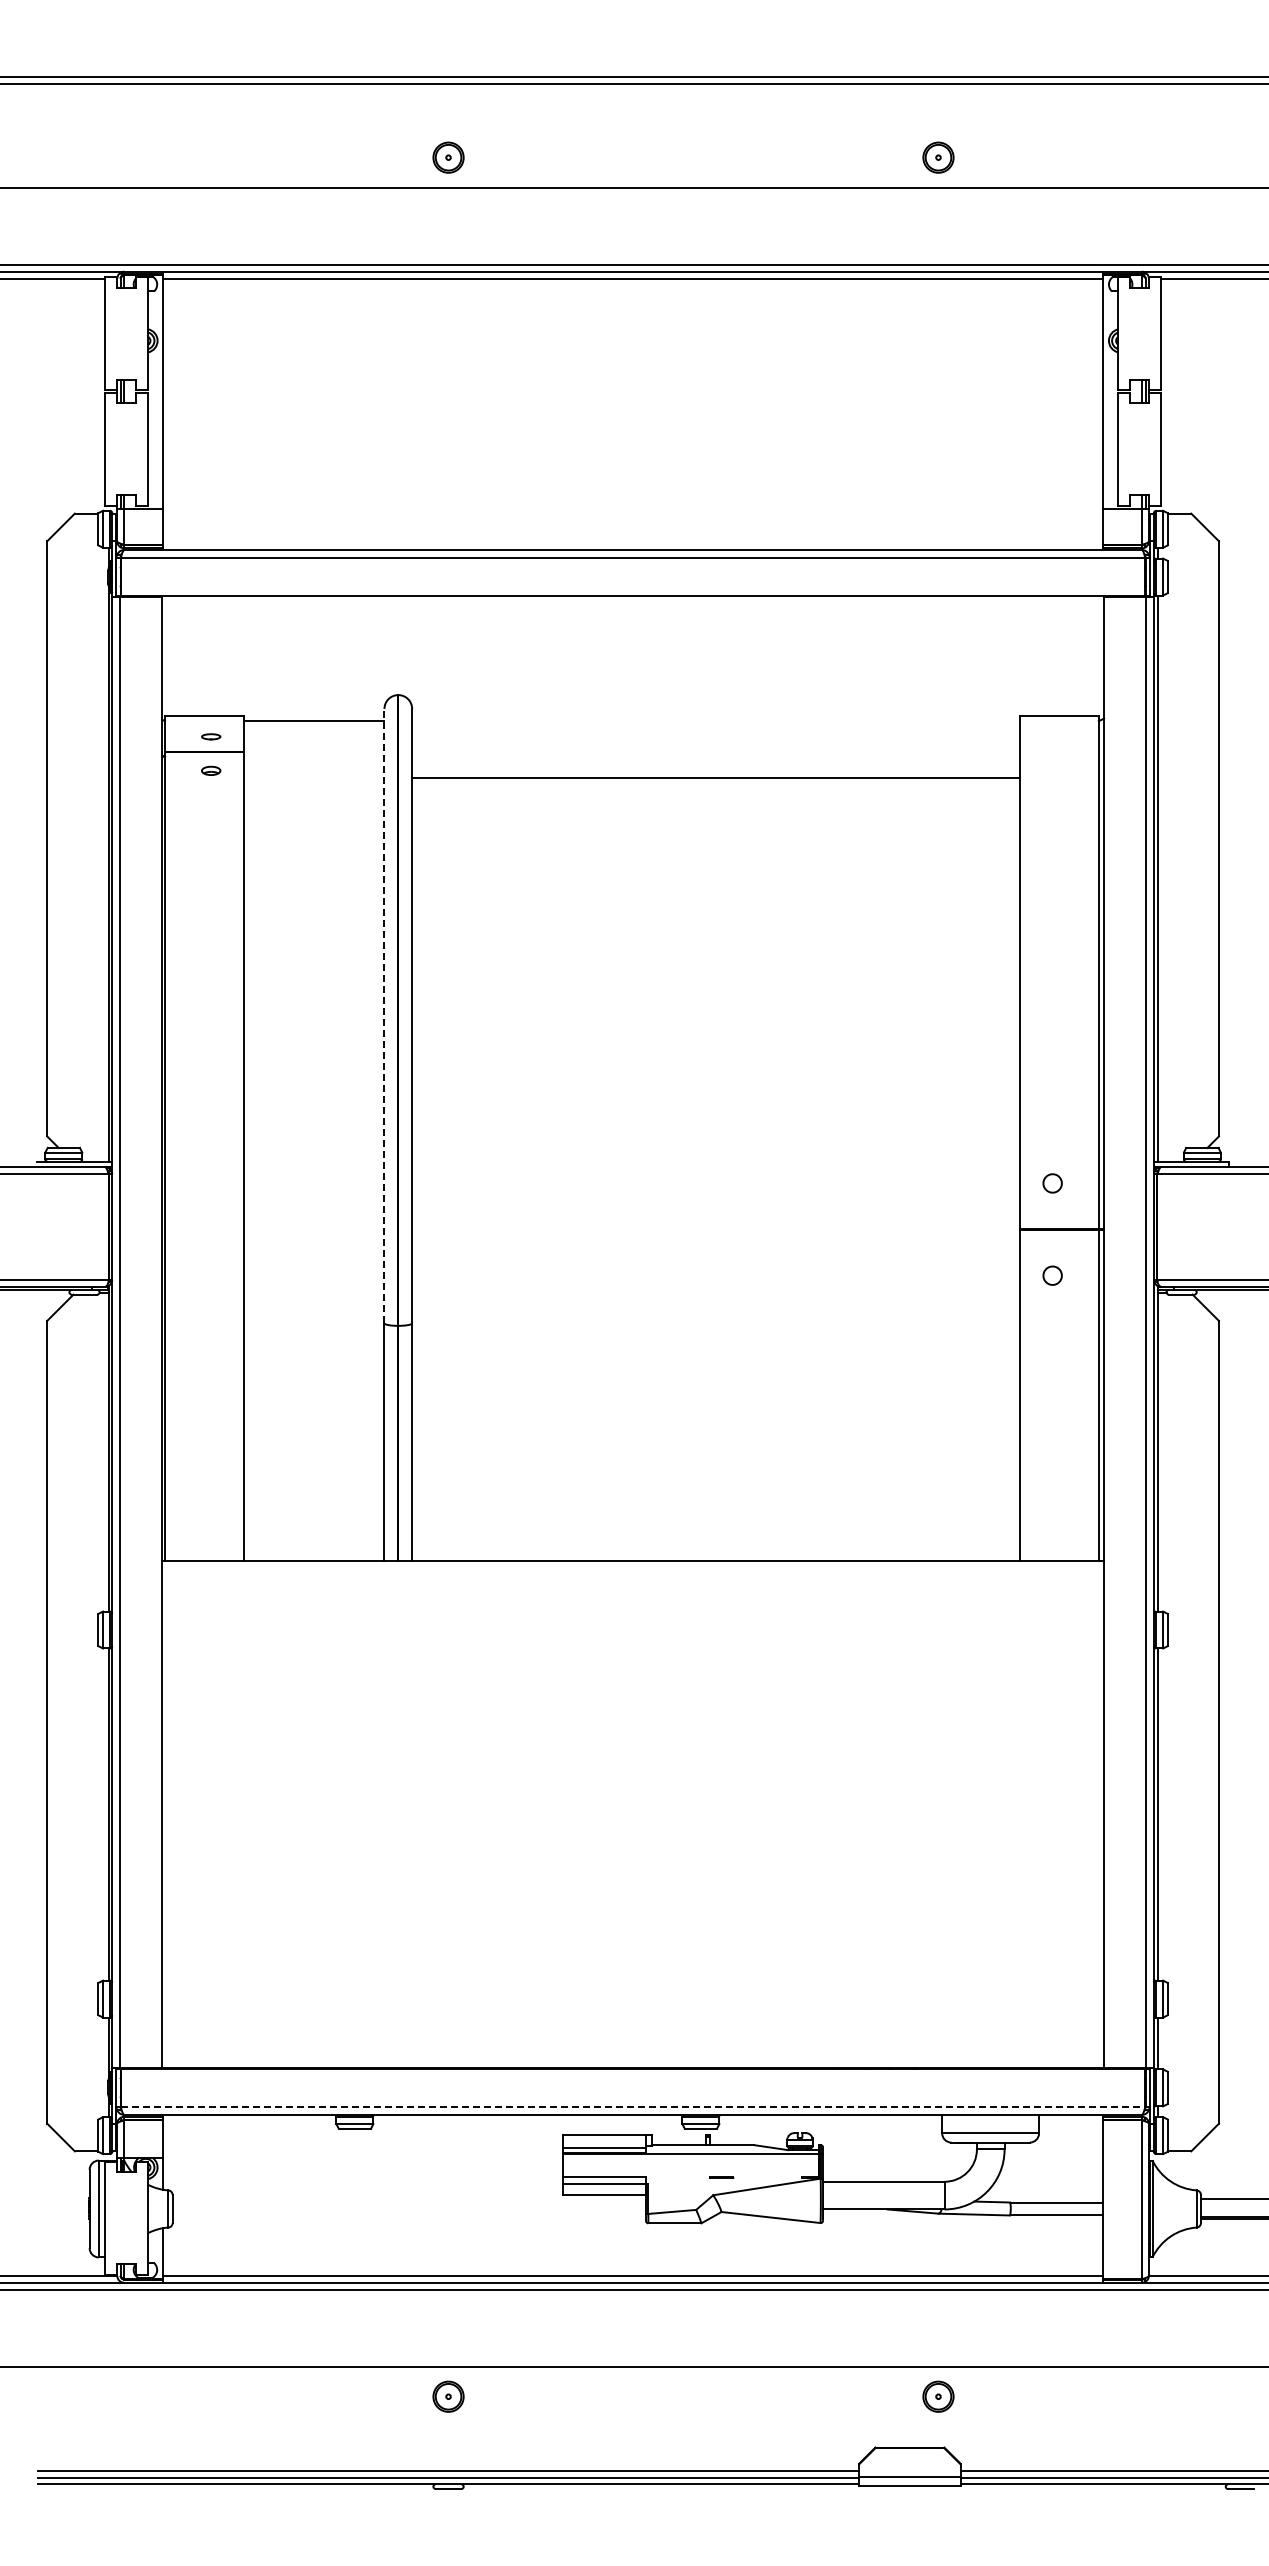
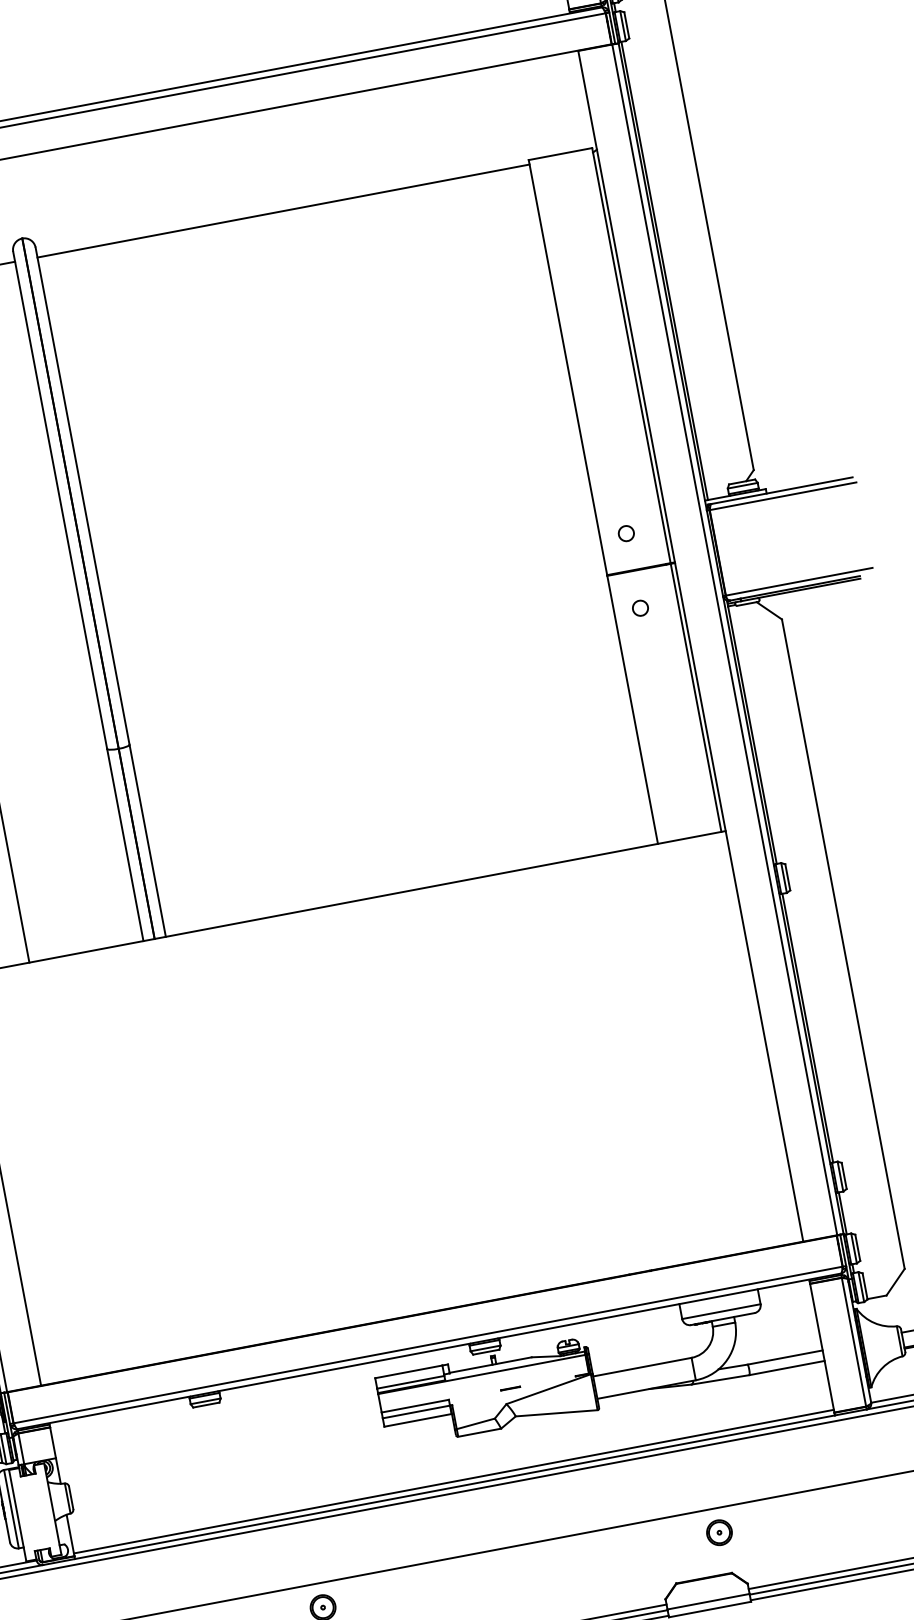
line: (716, 778) -> (283, 211), moved
line: (384, 1015) -> (60, 499), dashed -> solid
line: (633, 2107) -> (428, 1345), dashed -> solid

